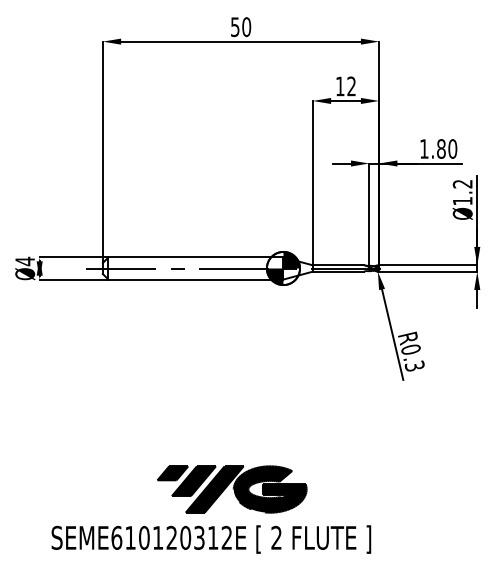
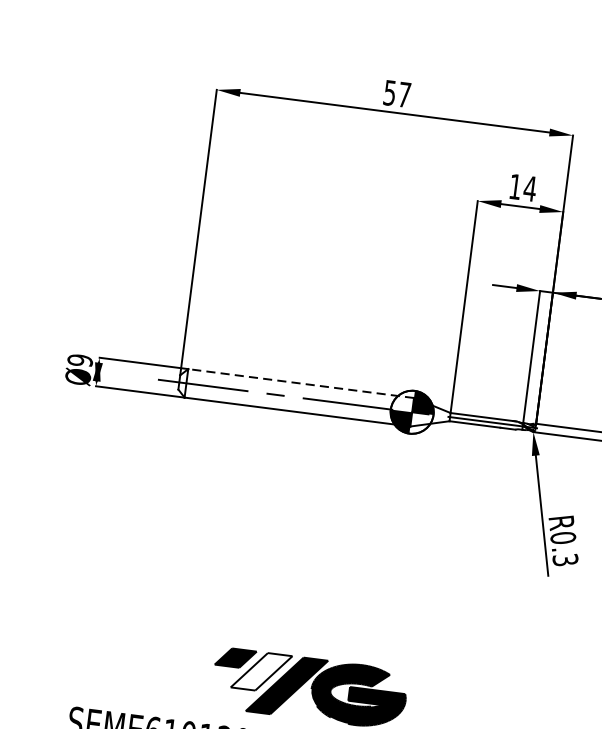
text: (246, 27) -> (404, 95), 50 -> 57
text: (351, 86) -> (529, 188), 12 -> 14
line: (195, 257) -> (300, 383), solid -> dashed
text: (25, 261) -> (80, 360), Ø4 -> Ø9
fill: (193, 481) -> (260, 672), removed

